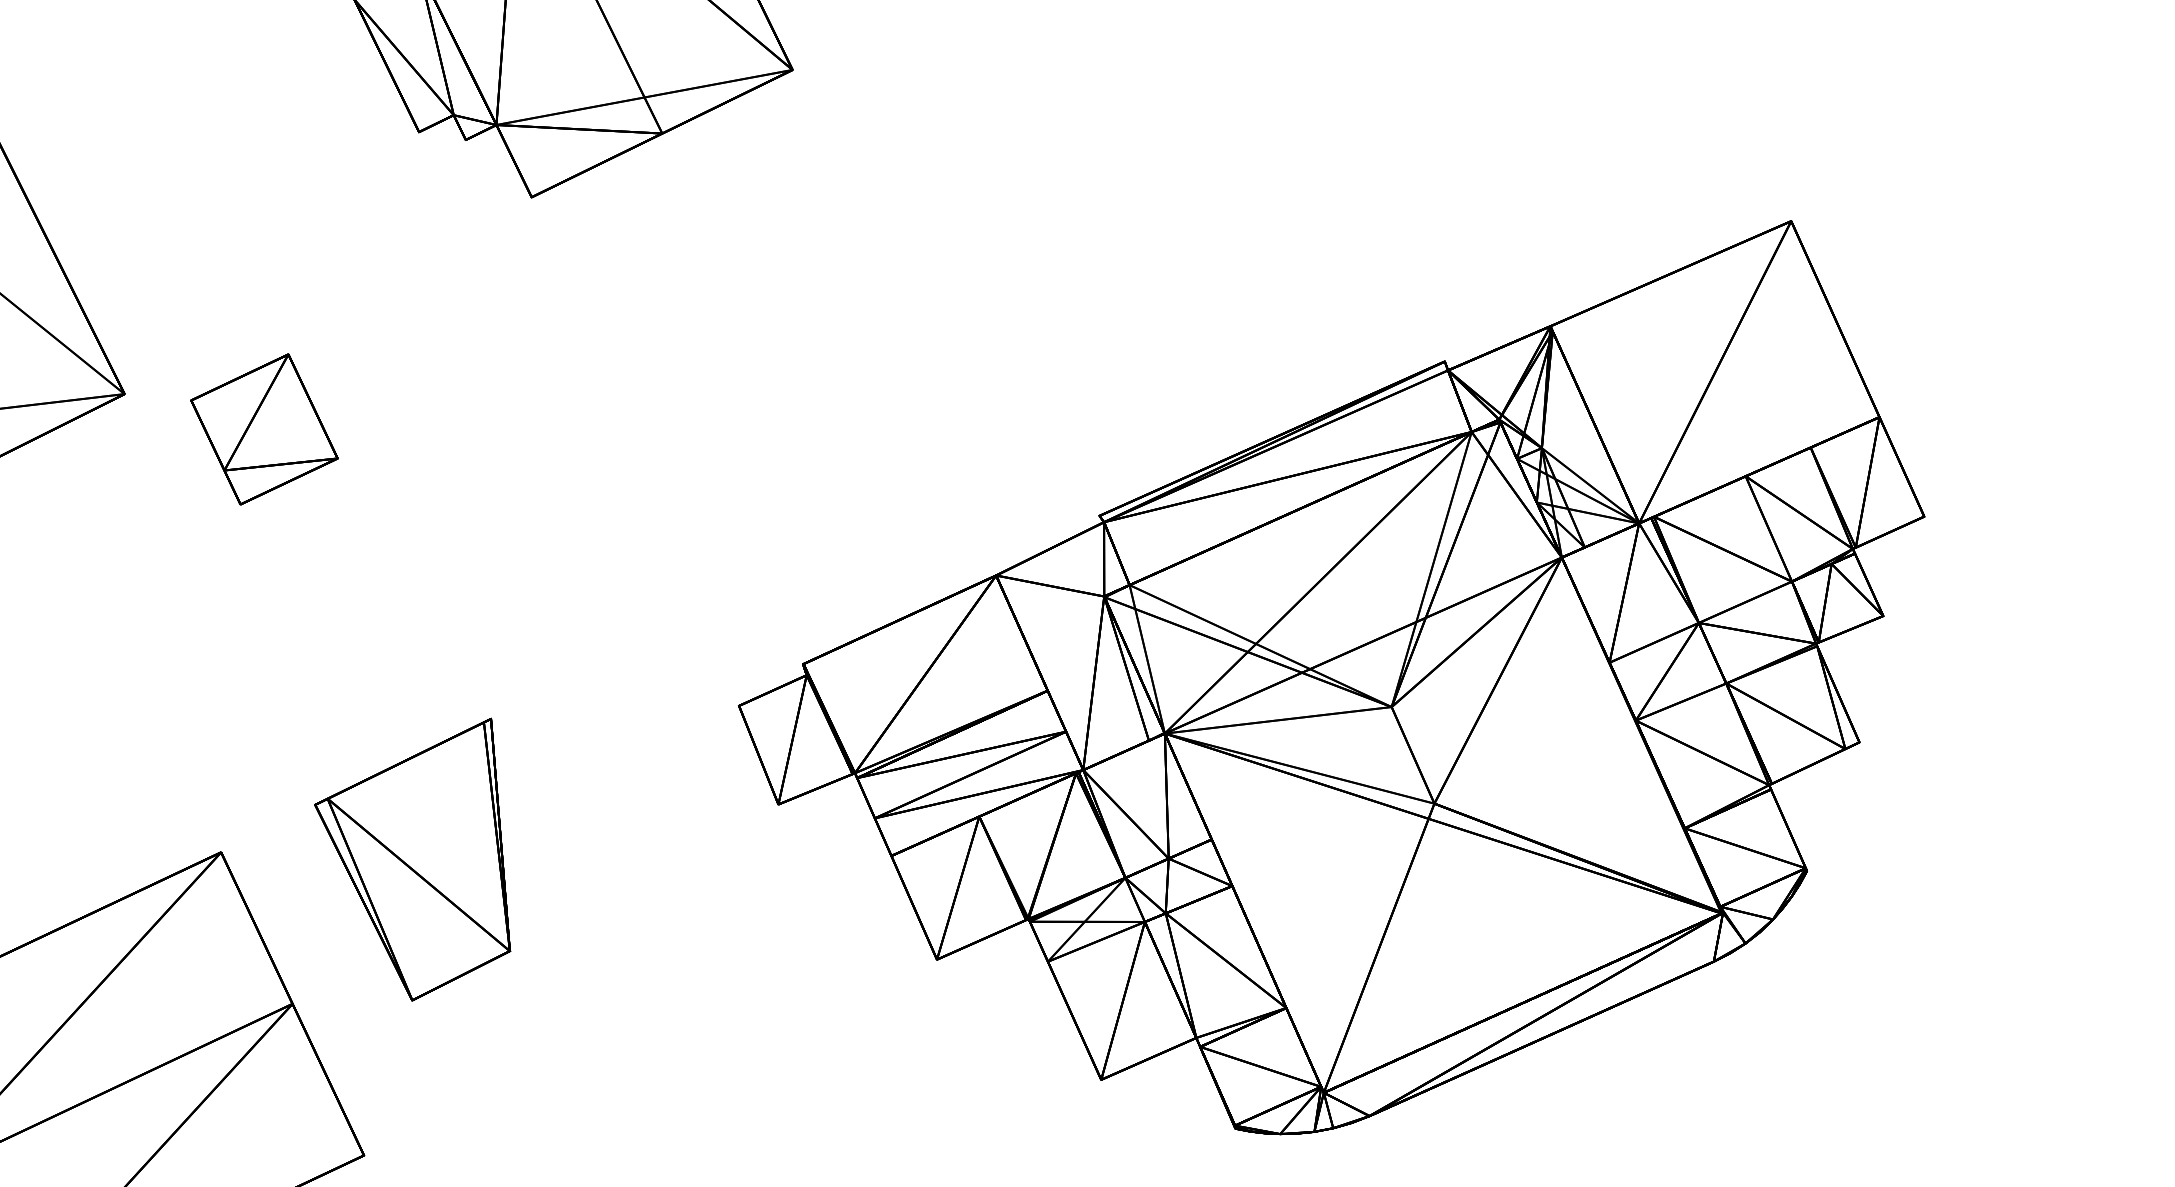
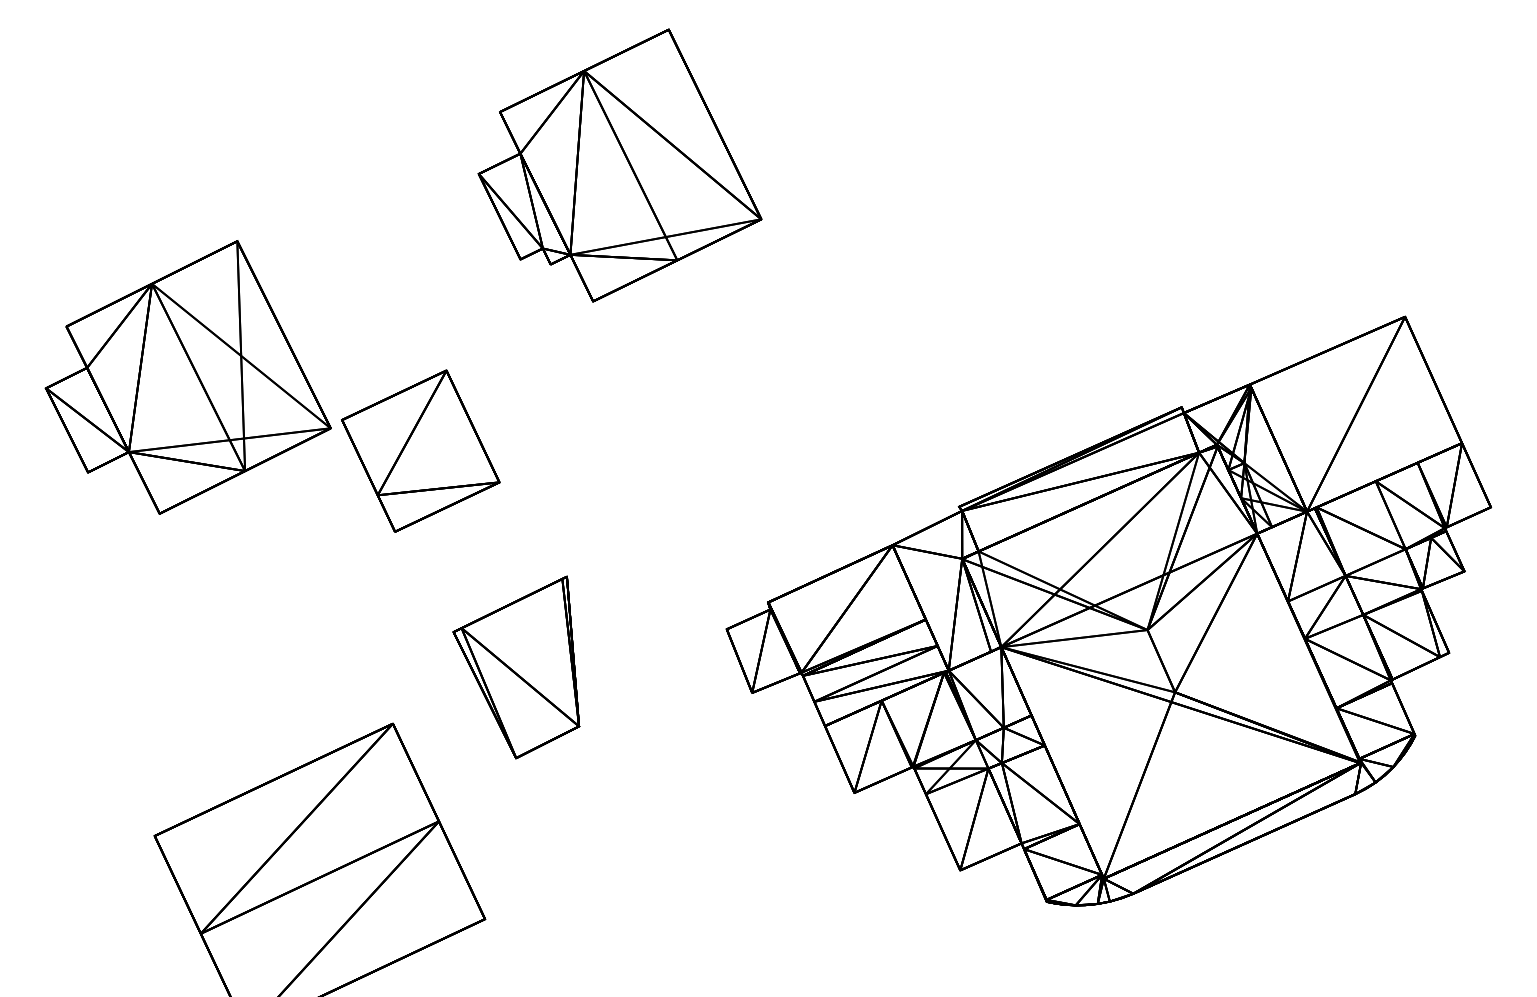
part: (263, 428) -> (420, 450), size x1.67
part: (412, 859) -> (516, 667), moved

